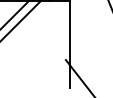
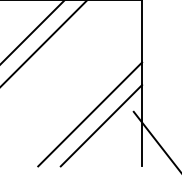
line: (42, 60) -> (89, 113), added
line: (48, 66) -> (101, 124), added

